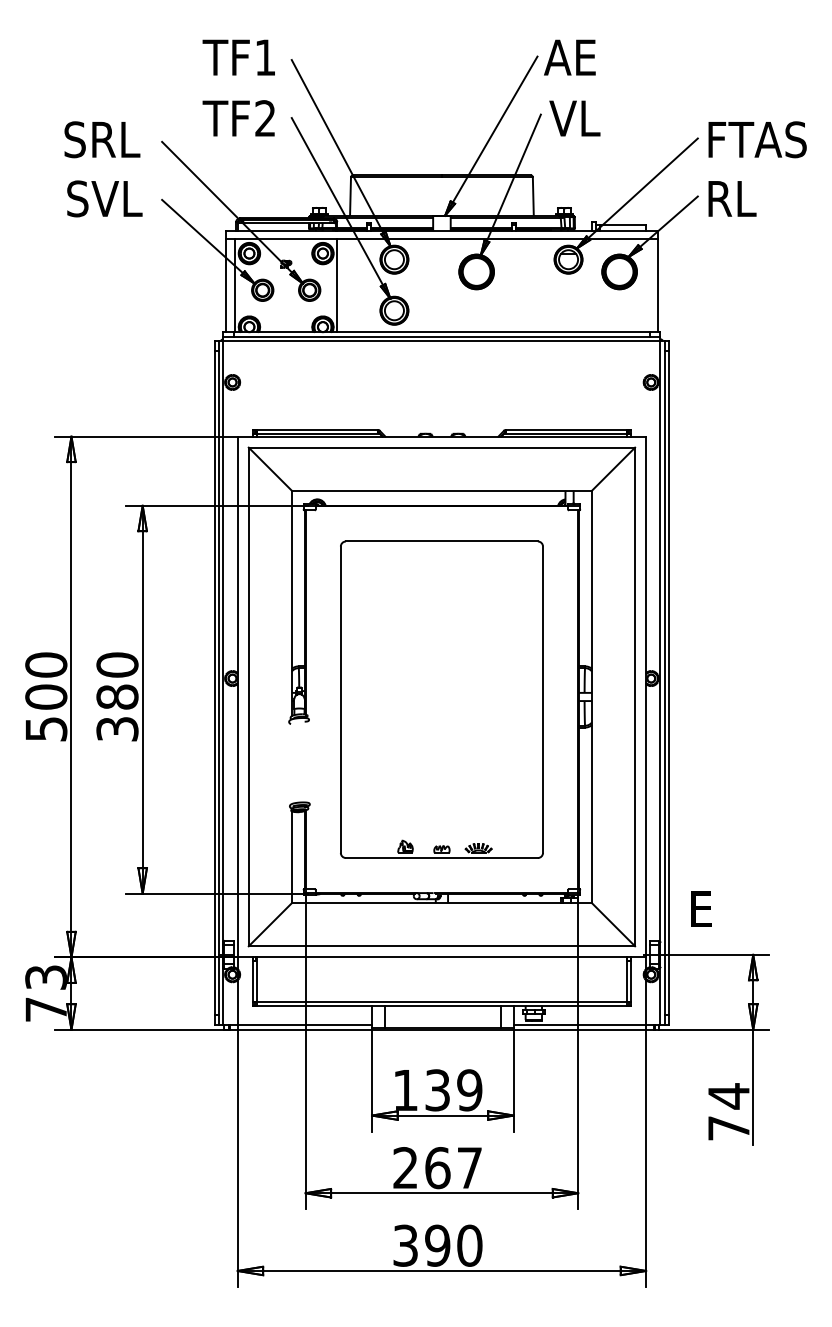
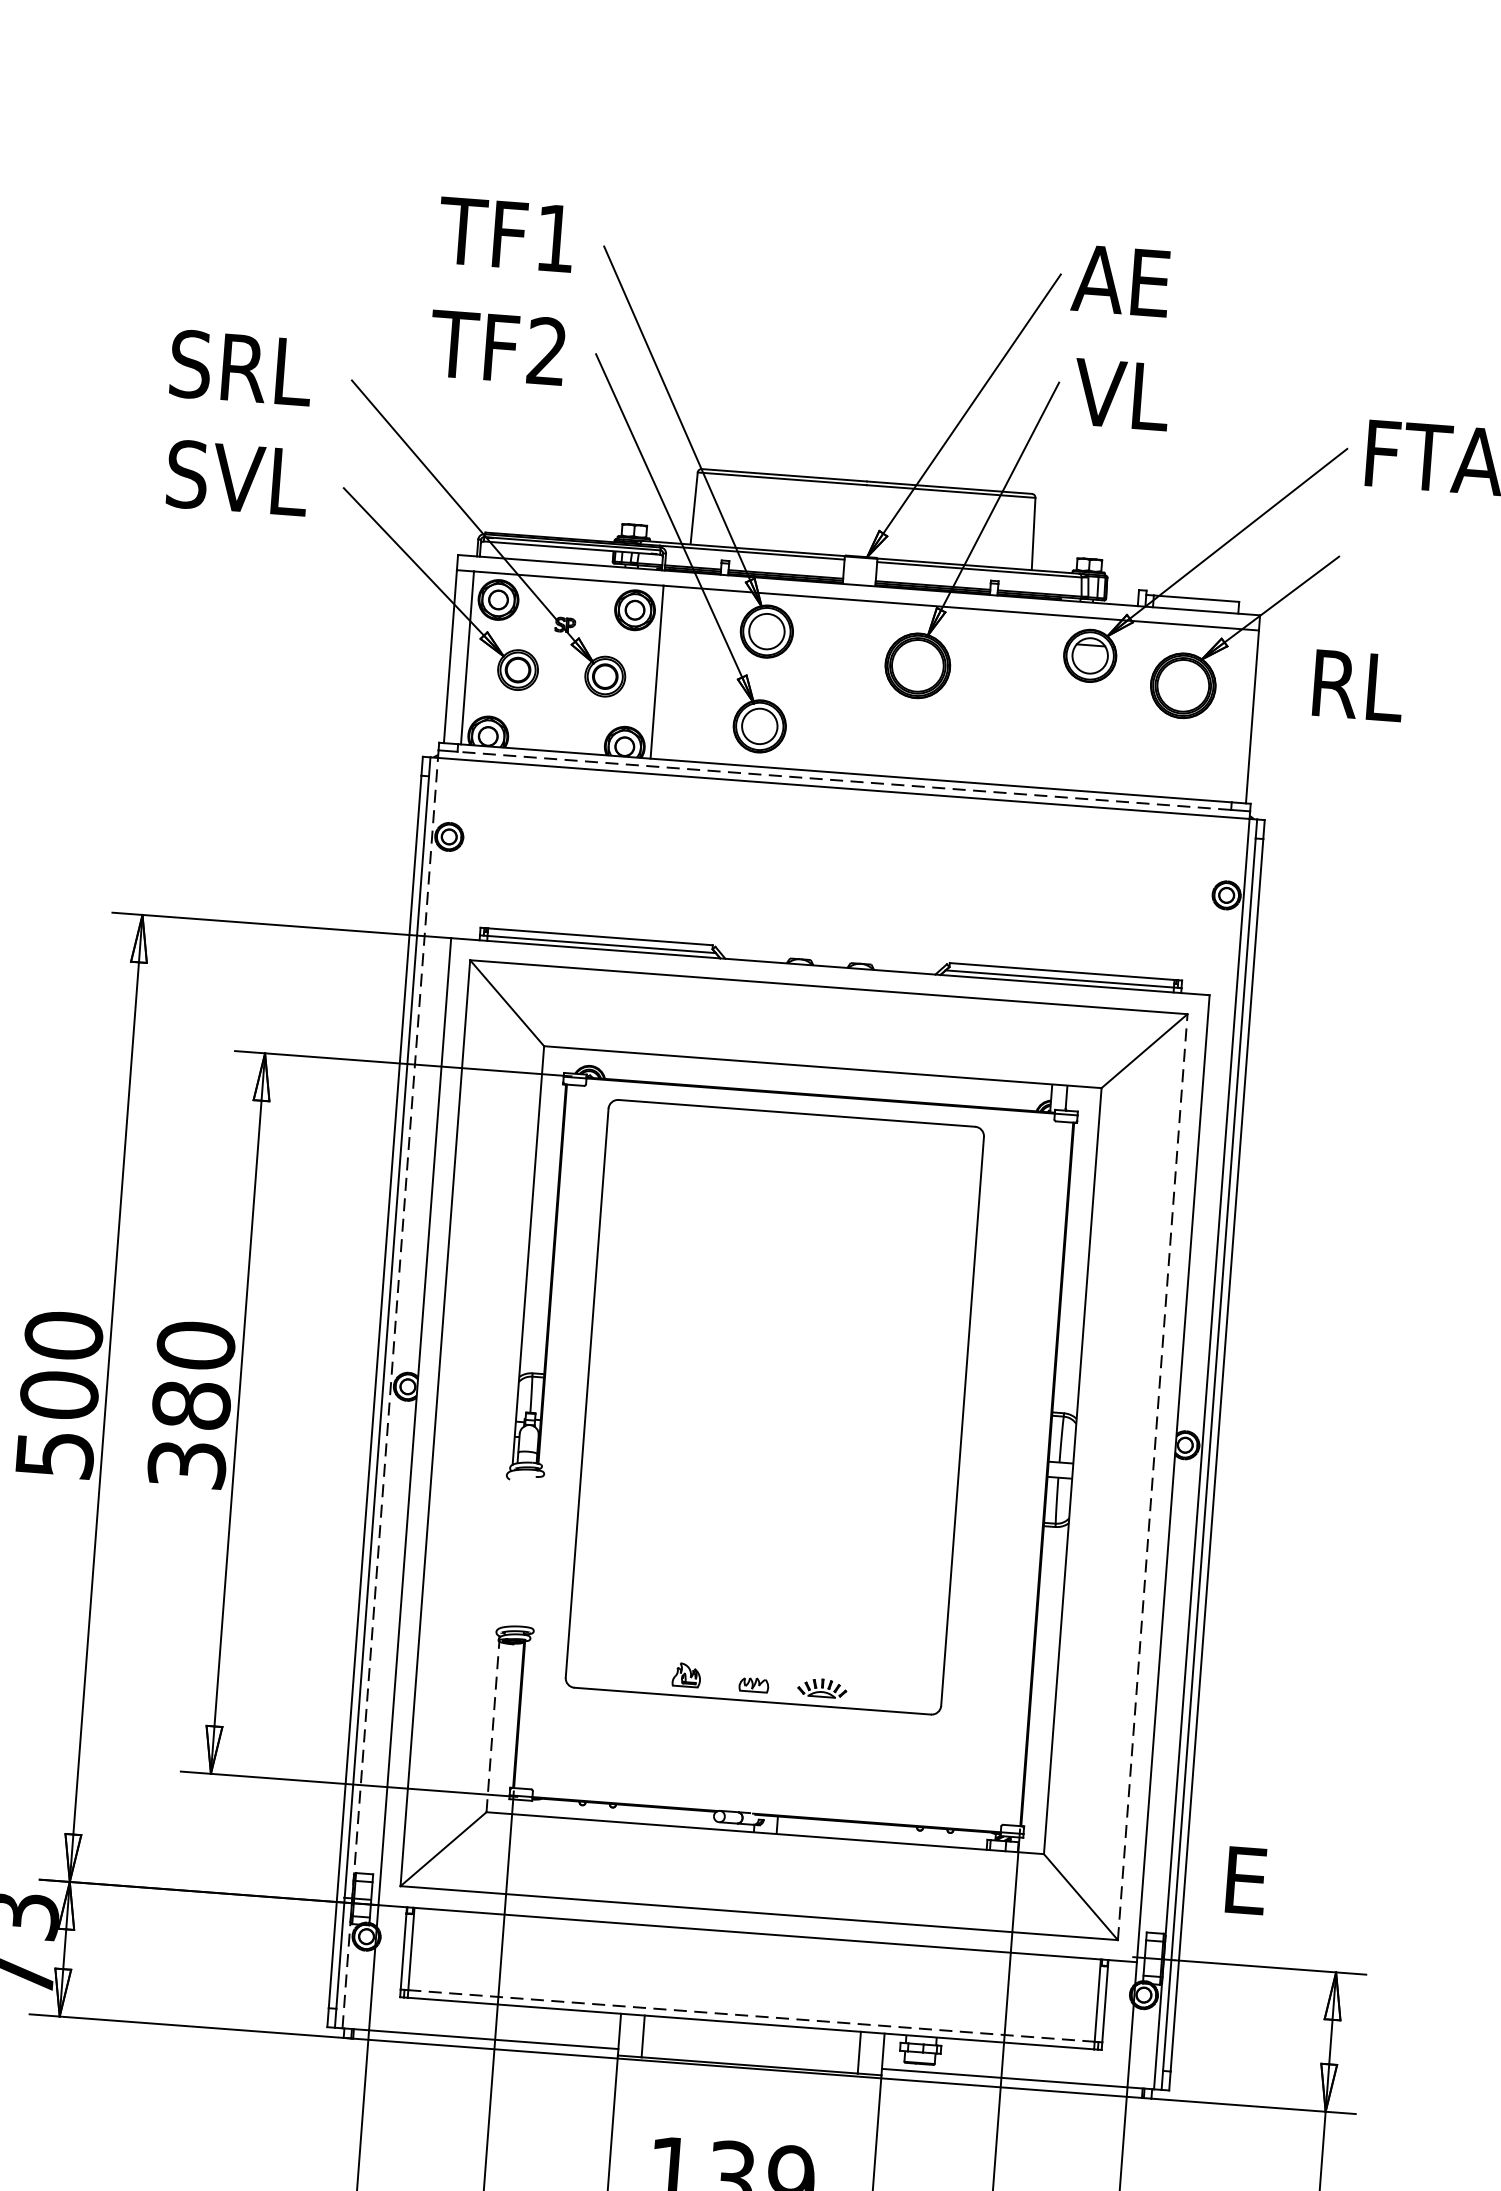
text: (732, 198) -> (1358, 685), moved
line: (441, 336) -> (843, 780), solid -> dashed
line: (223, 682) -> (390, 1392), solid -> dashed
line: (635, 696) -> (1153, 1476), solid -> dashed
part: (441, 699) -> (774, 1406), moved
line: (291, 857) -> (492, 1727), solid -> dashed
line: (441, 1001) -> (750, 2015), solid -> dashed

